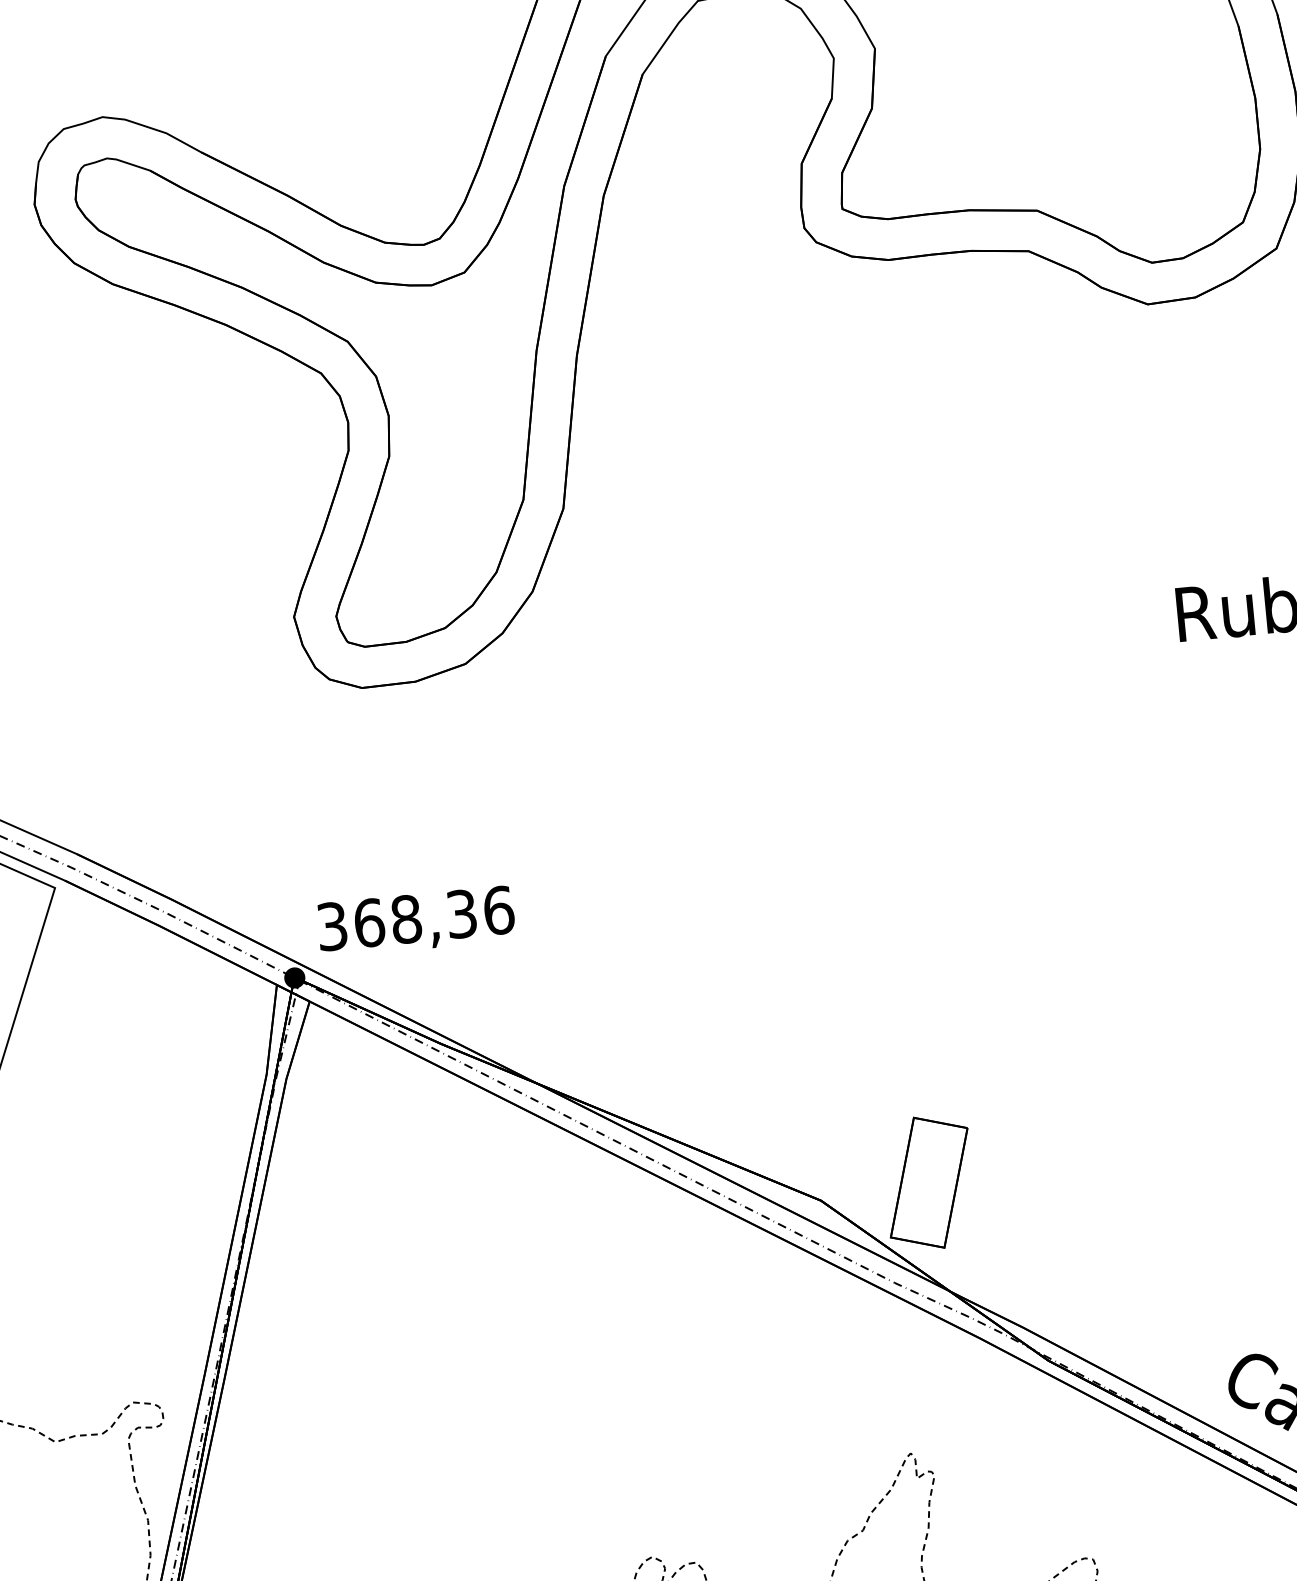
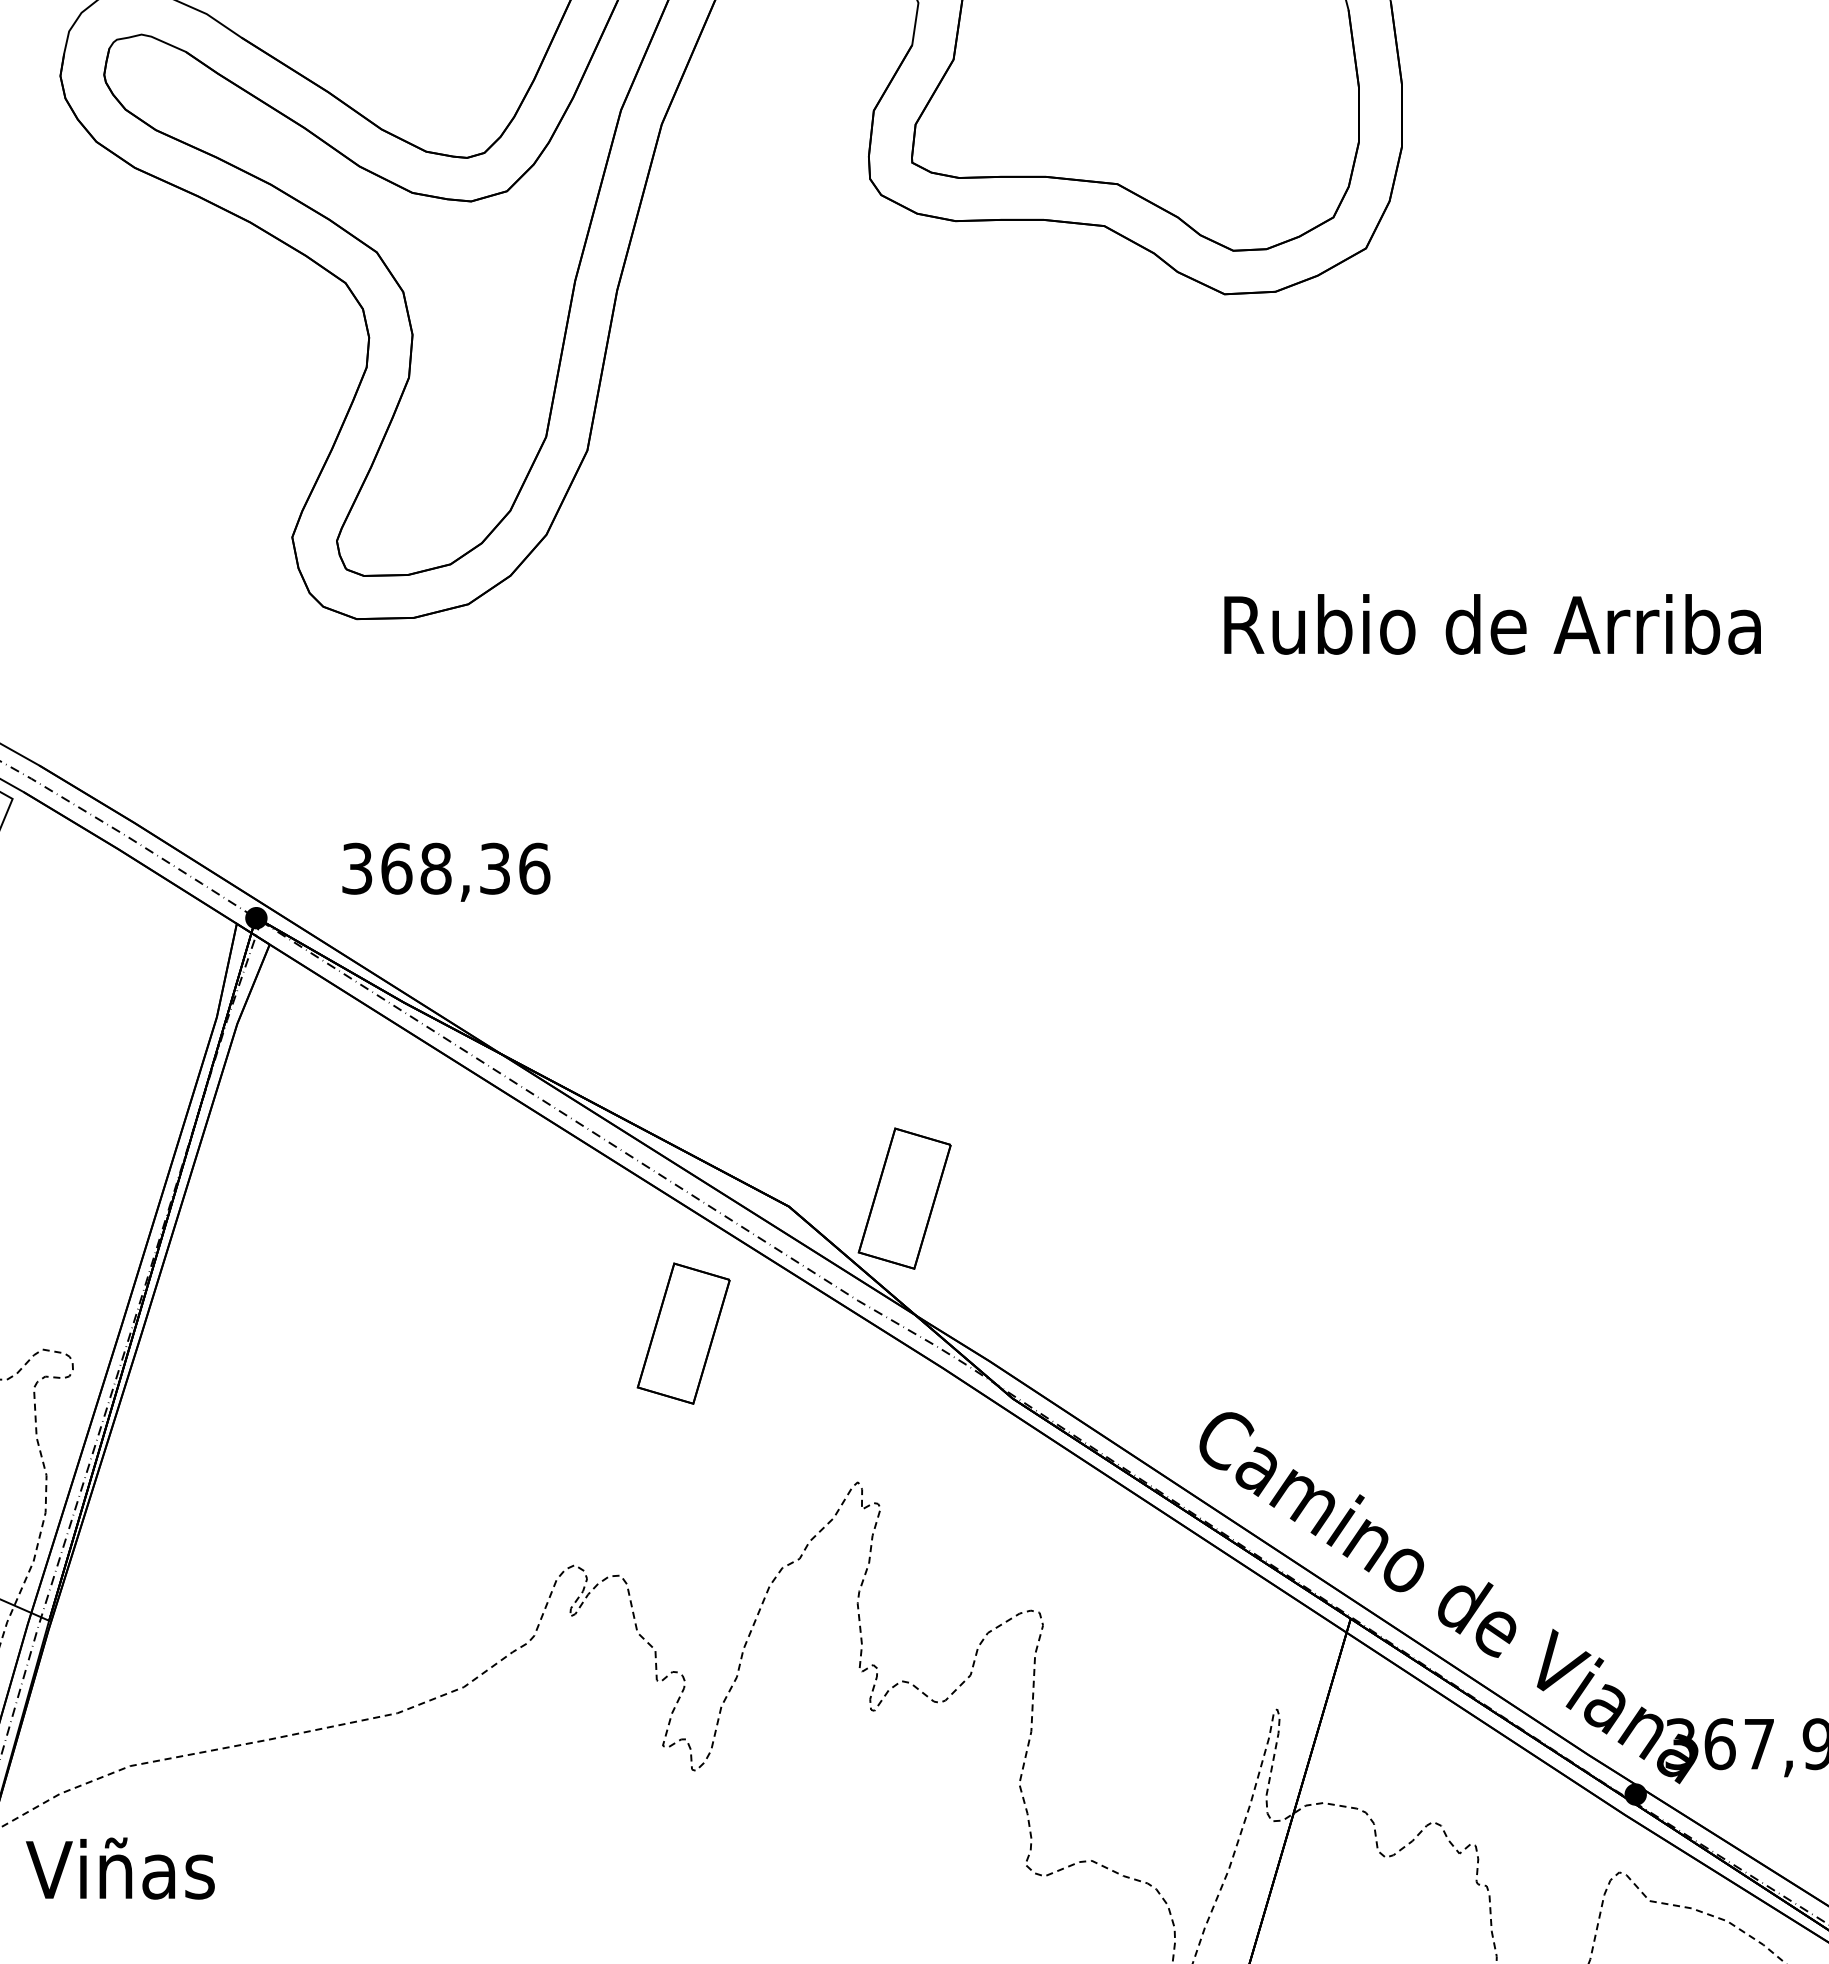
text: (416, 921) -> (446, 871), moved
part: (733, 1329) -> (683, 1333), added

